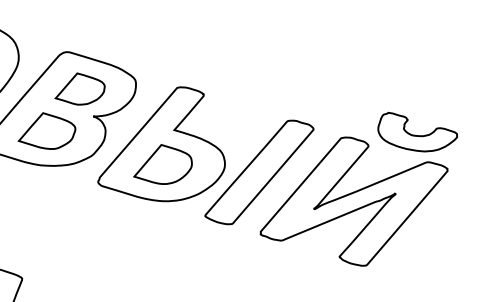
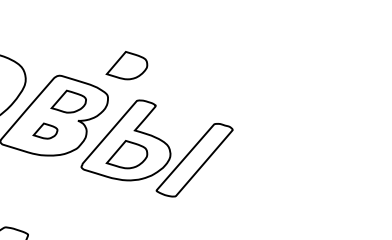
part: (162, 37) -> (126, 65), added
part: (46, 130) -> (45, 130), size x0.6
part: (358, 188) -> (264, 171), removed

